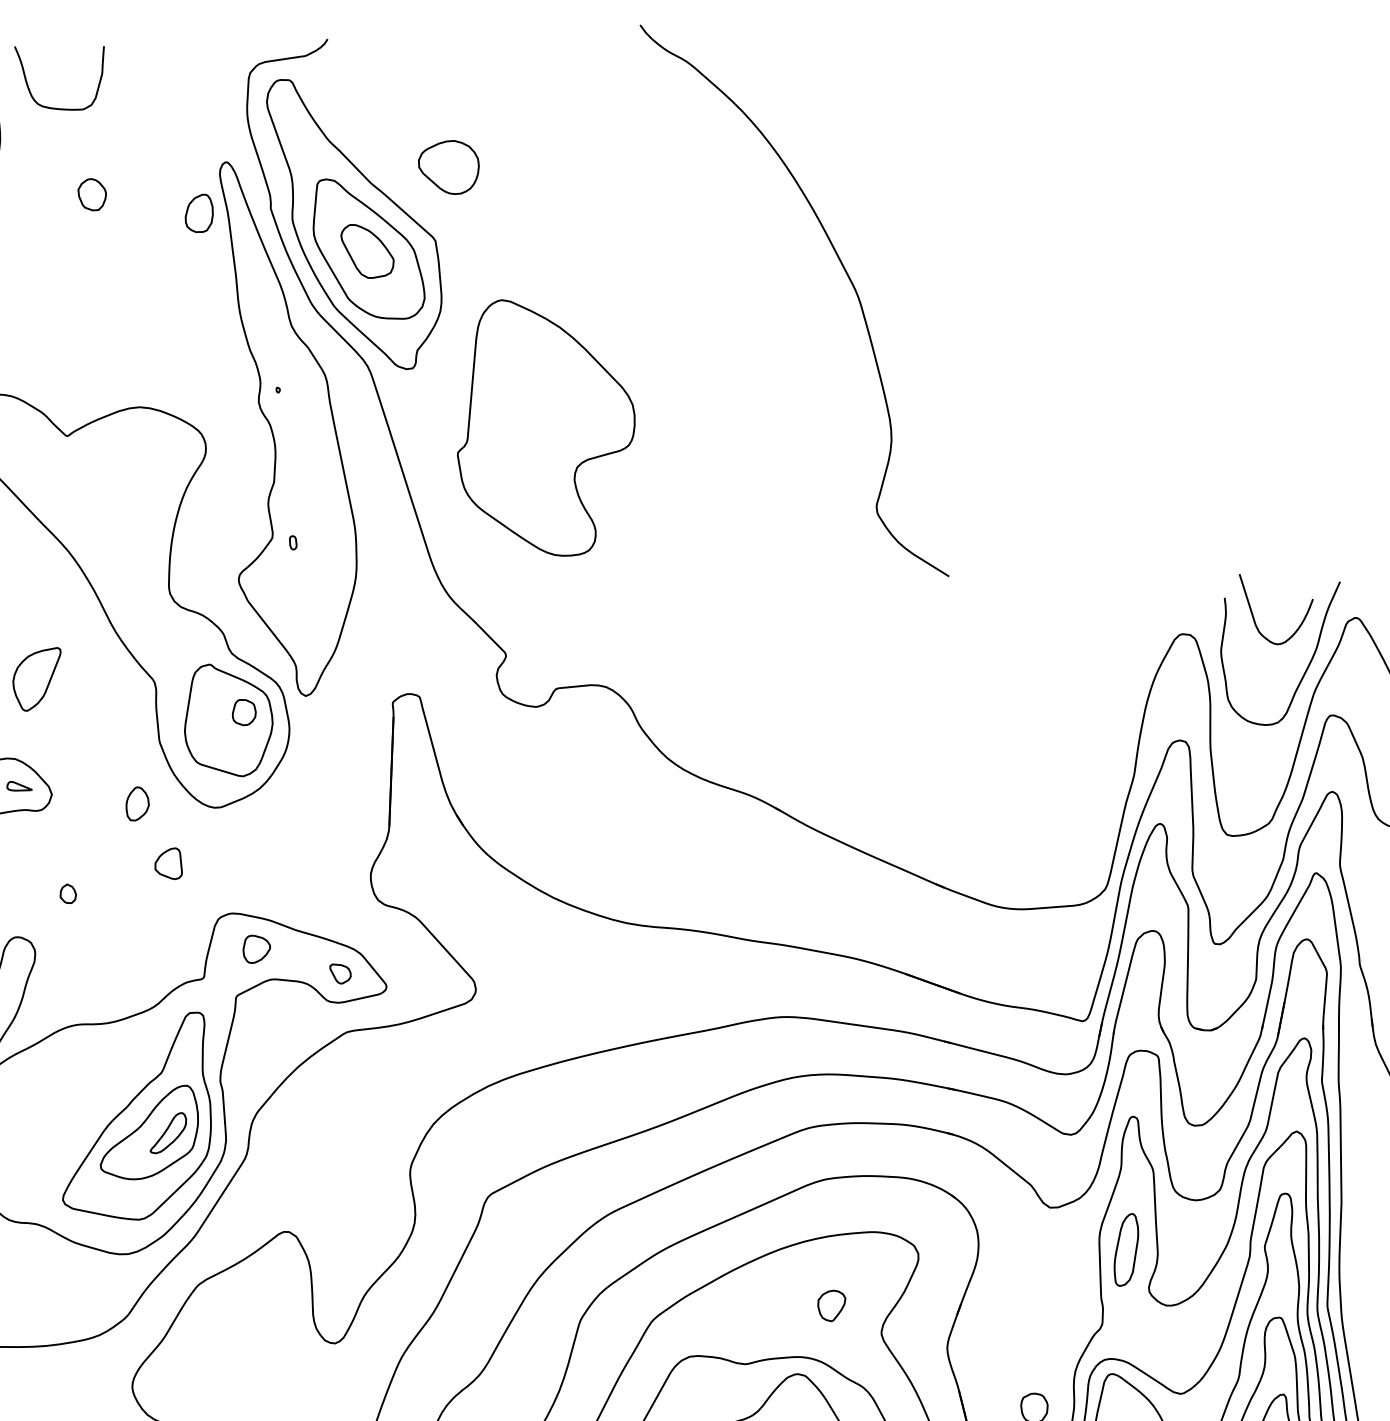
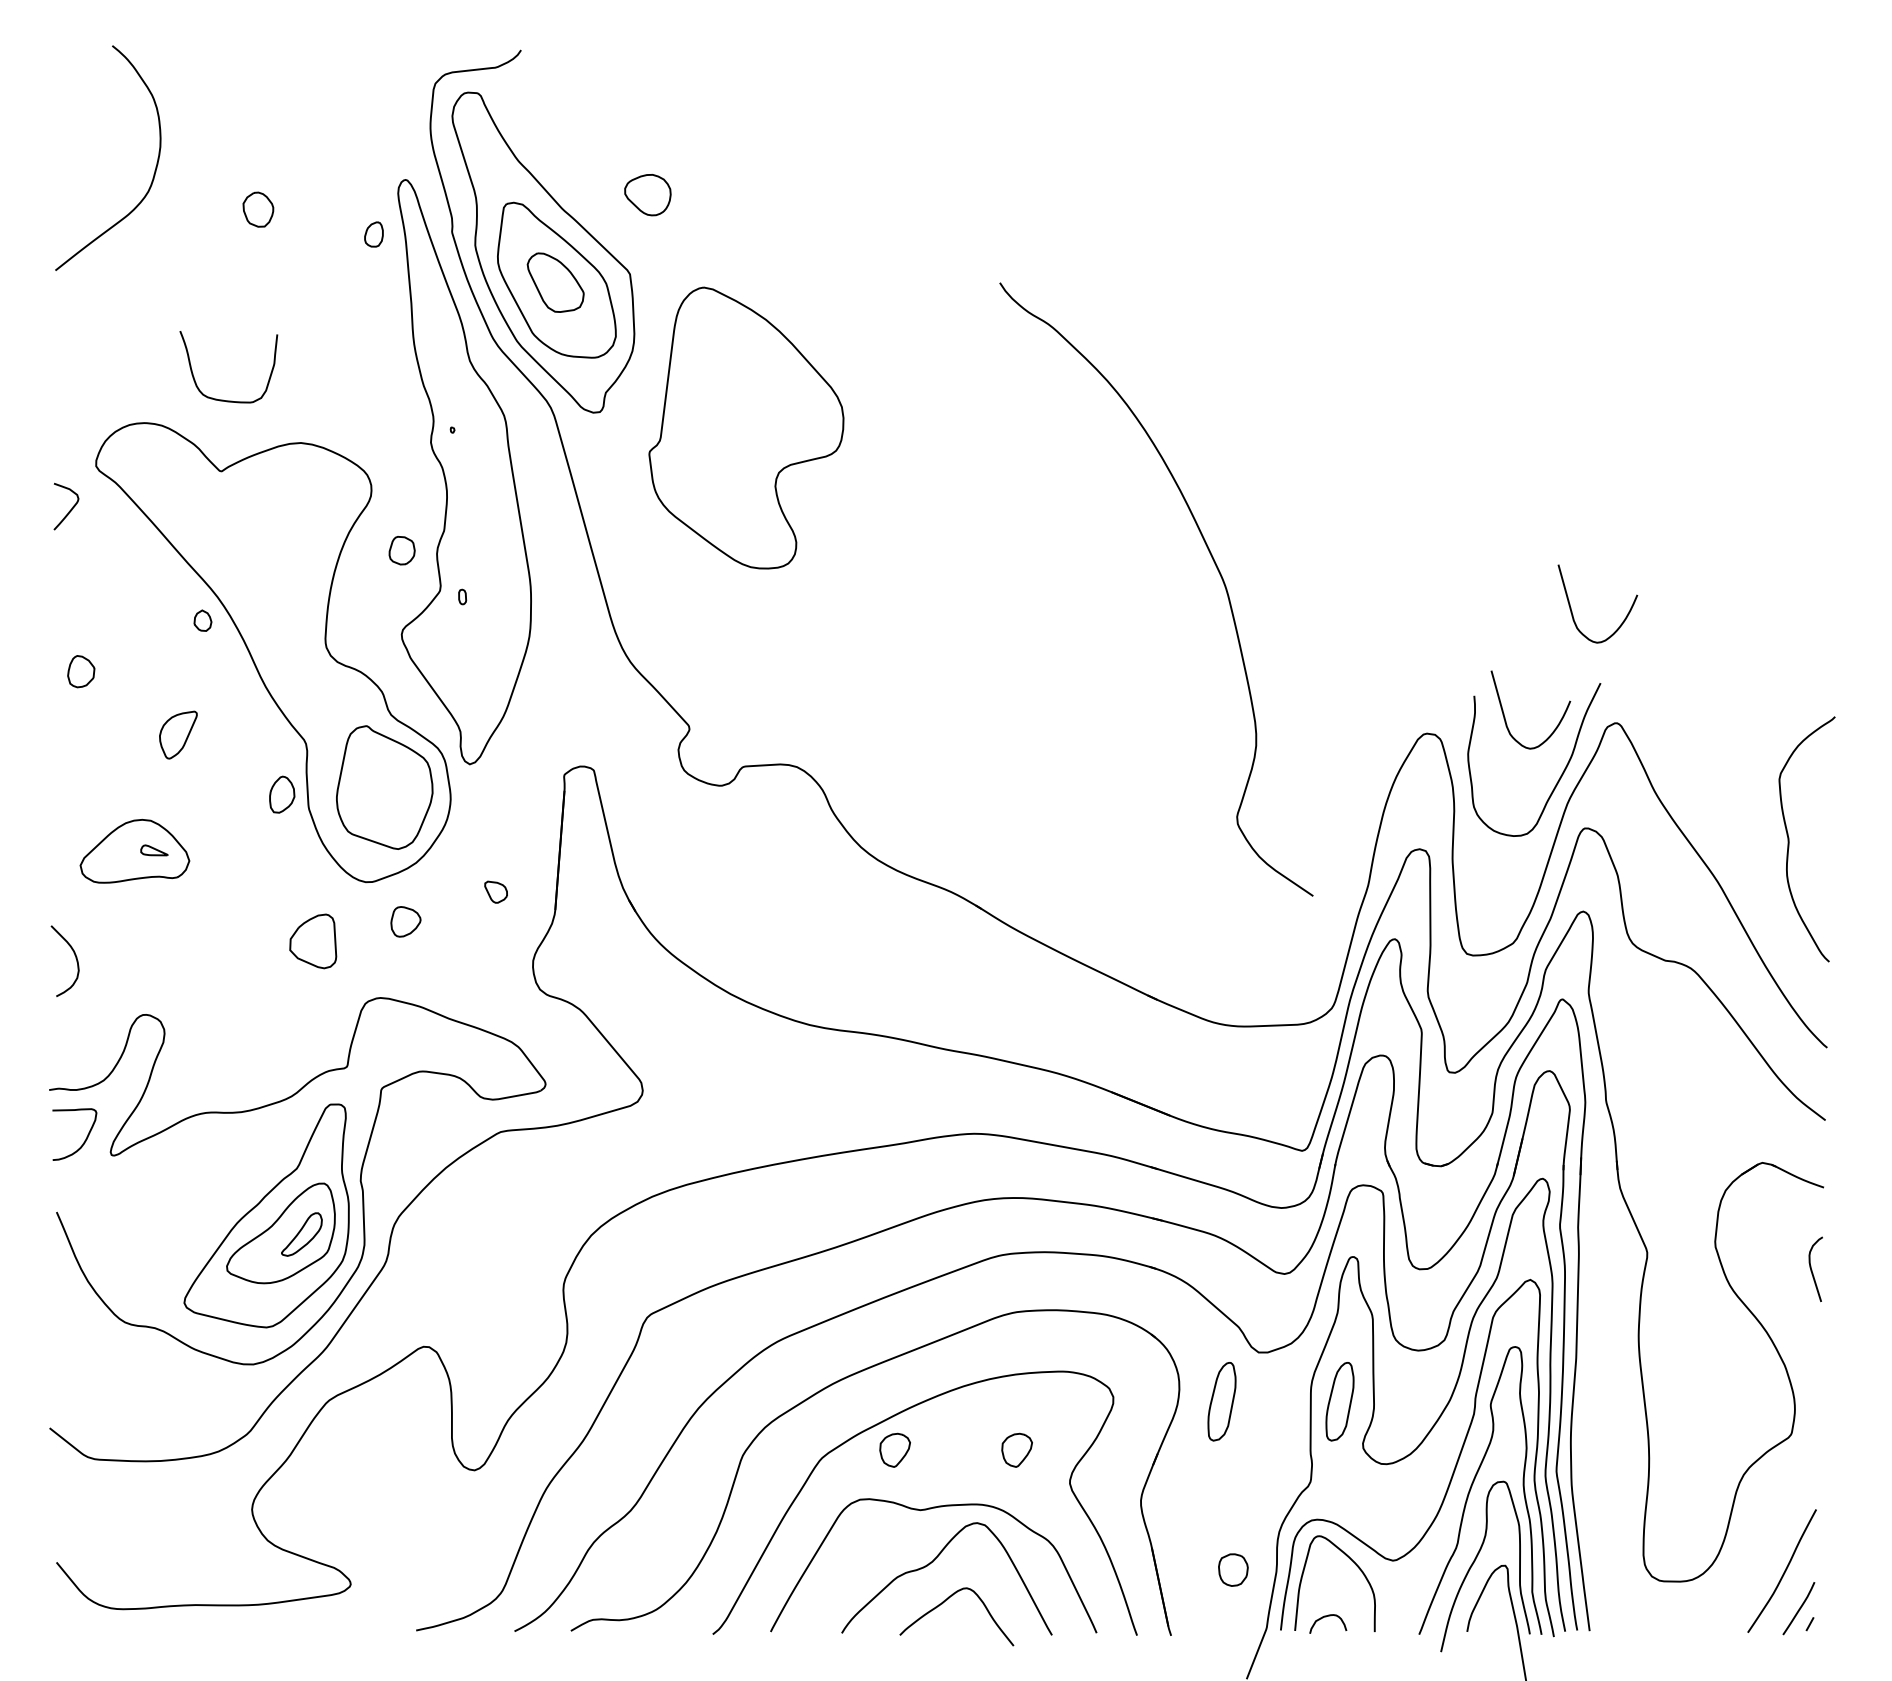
curve: (56, 107) -> (223, 399), moved
part: (448, 167) -> (647, 194), size x0.7
part: (198, 213) -> (373, 234), size x0.6
curve: (845, 274) -> (1213, 562), moved
part: (545, 427) -> (746, 427), moved
curve: (1311, 516) -> (1572, 611), added
part: (37, 678) -> (178, 734), size x0.7
part: (243, 712) -> (401, 550), moved
part: (137, 803) -> (282, 794), moved
part: (168, 864) -> (313, 941), size x1.6
part: (67, 893) -> (202, 620), moved
part: (256, 948) -> (405, 921), moved
part: (340, 973) -> (495, 891), moved
part: (1017, 1253) -> (1221, 1401), added
part: (719, 1309) -> (894, 1449), added

